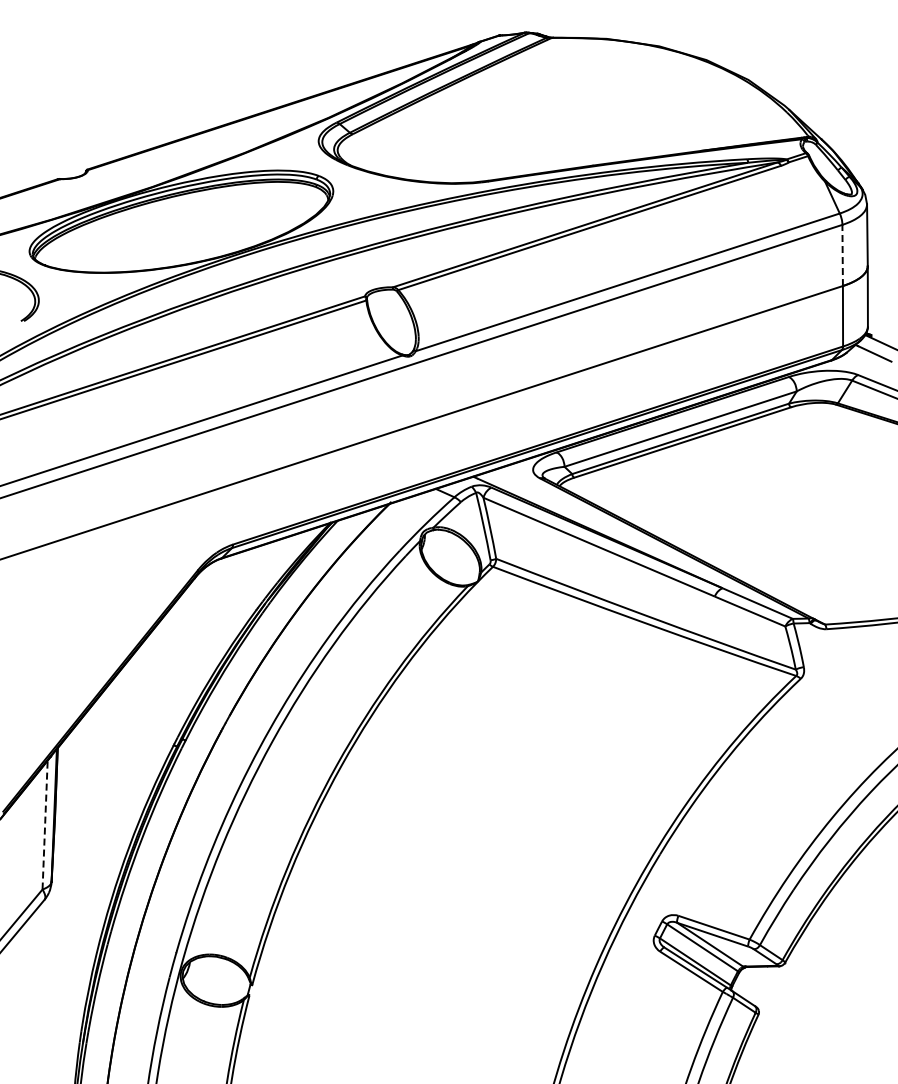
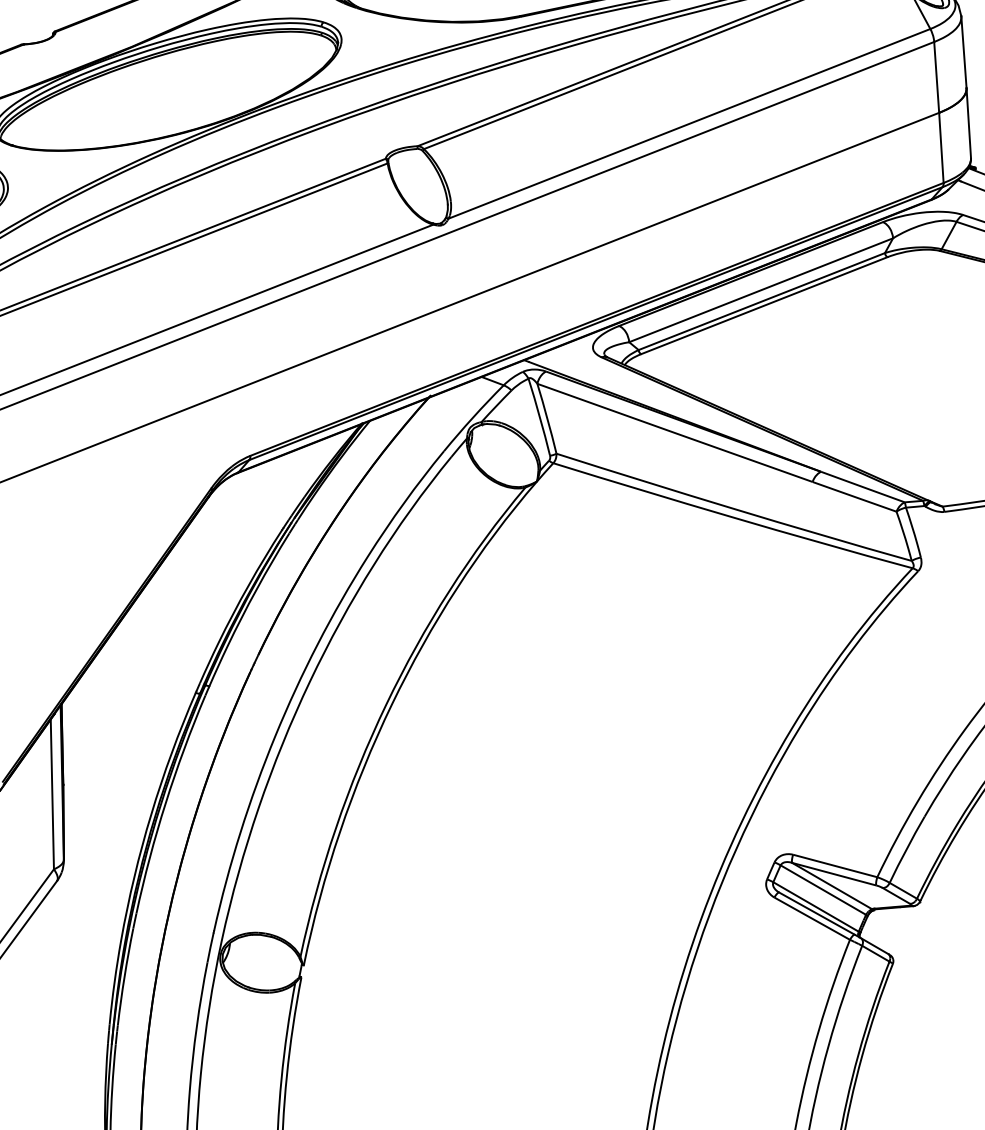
line: (842, 255) -> (936, 77), dashed -> solid
line: (45, 825) -> (52, 794), dashed -> solid

